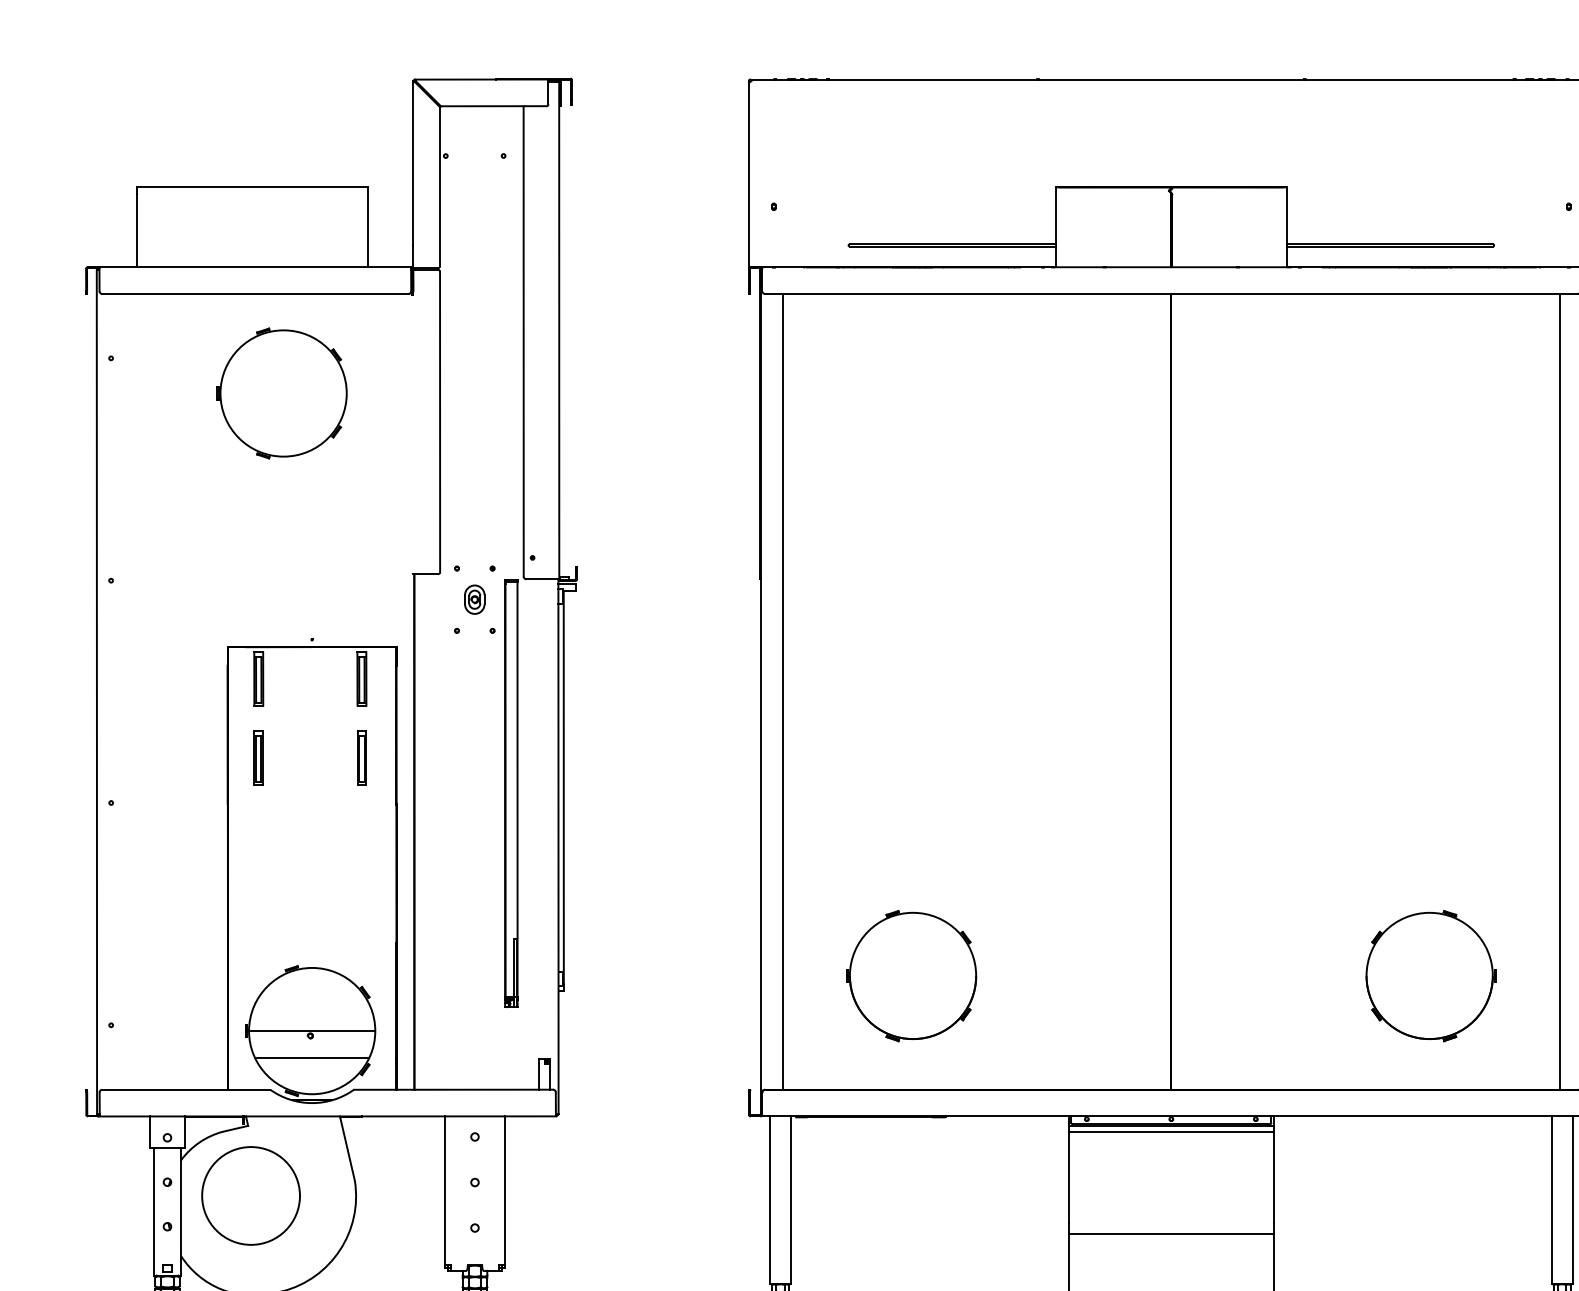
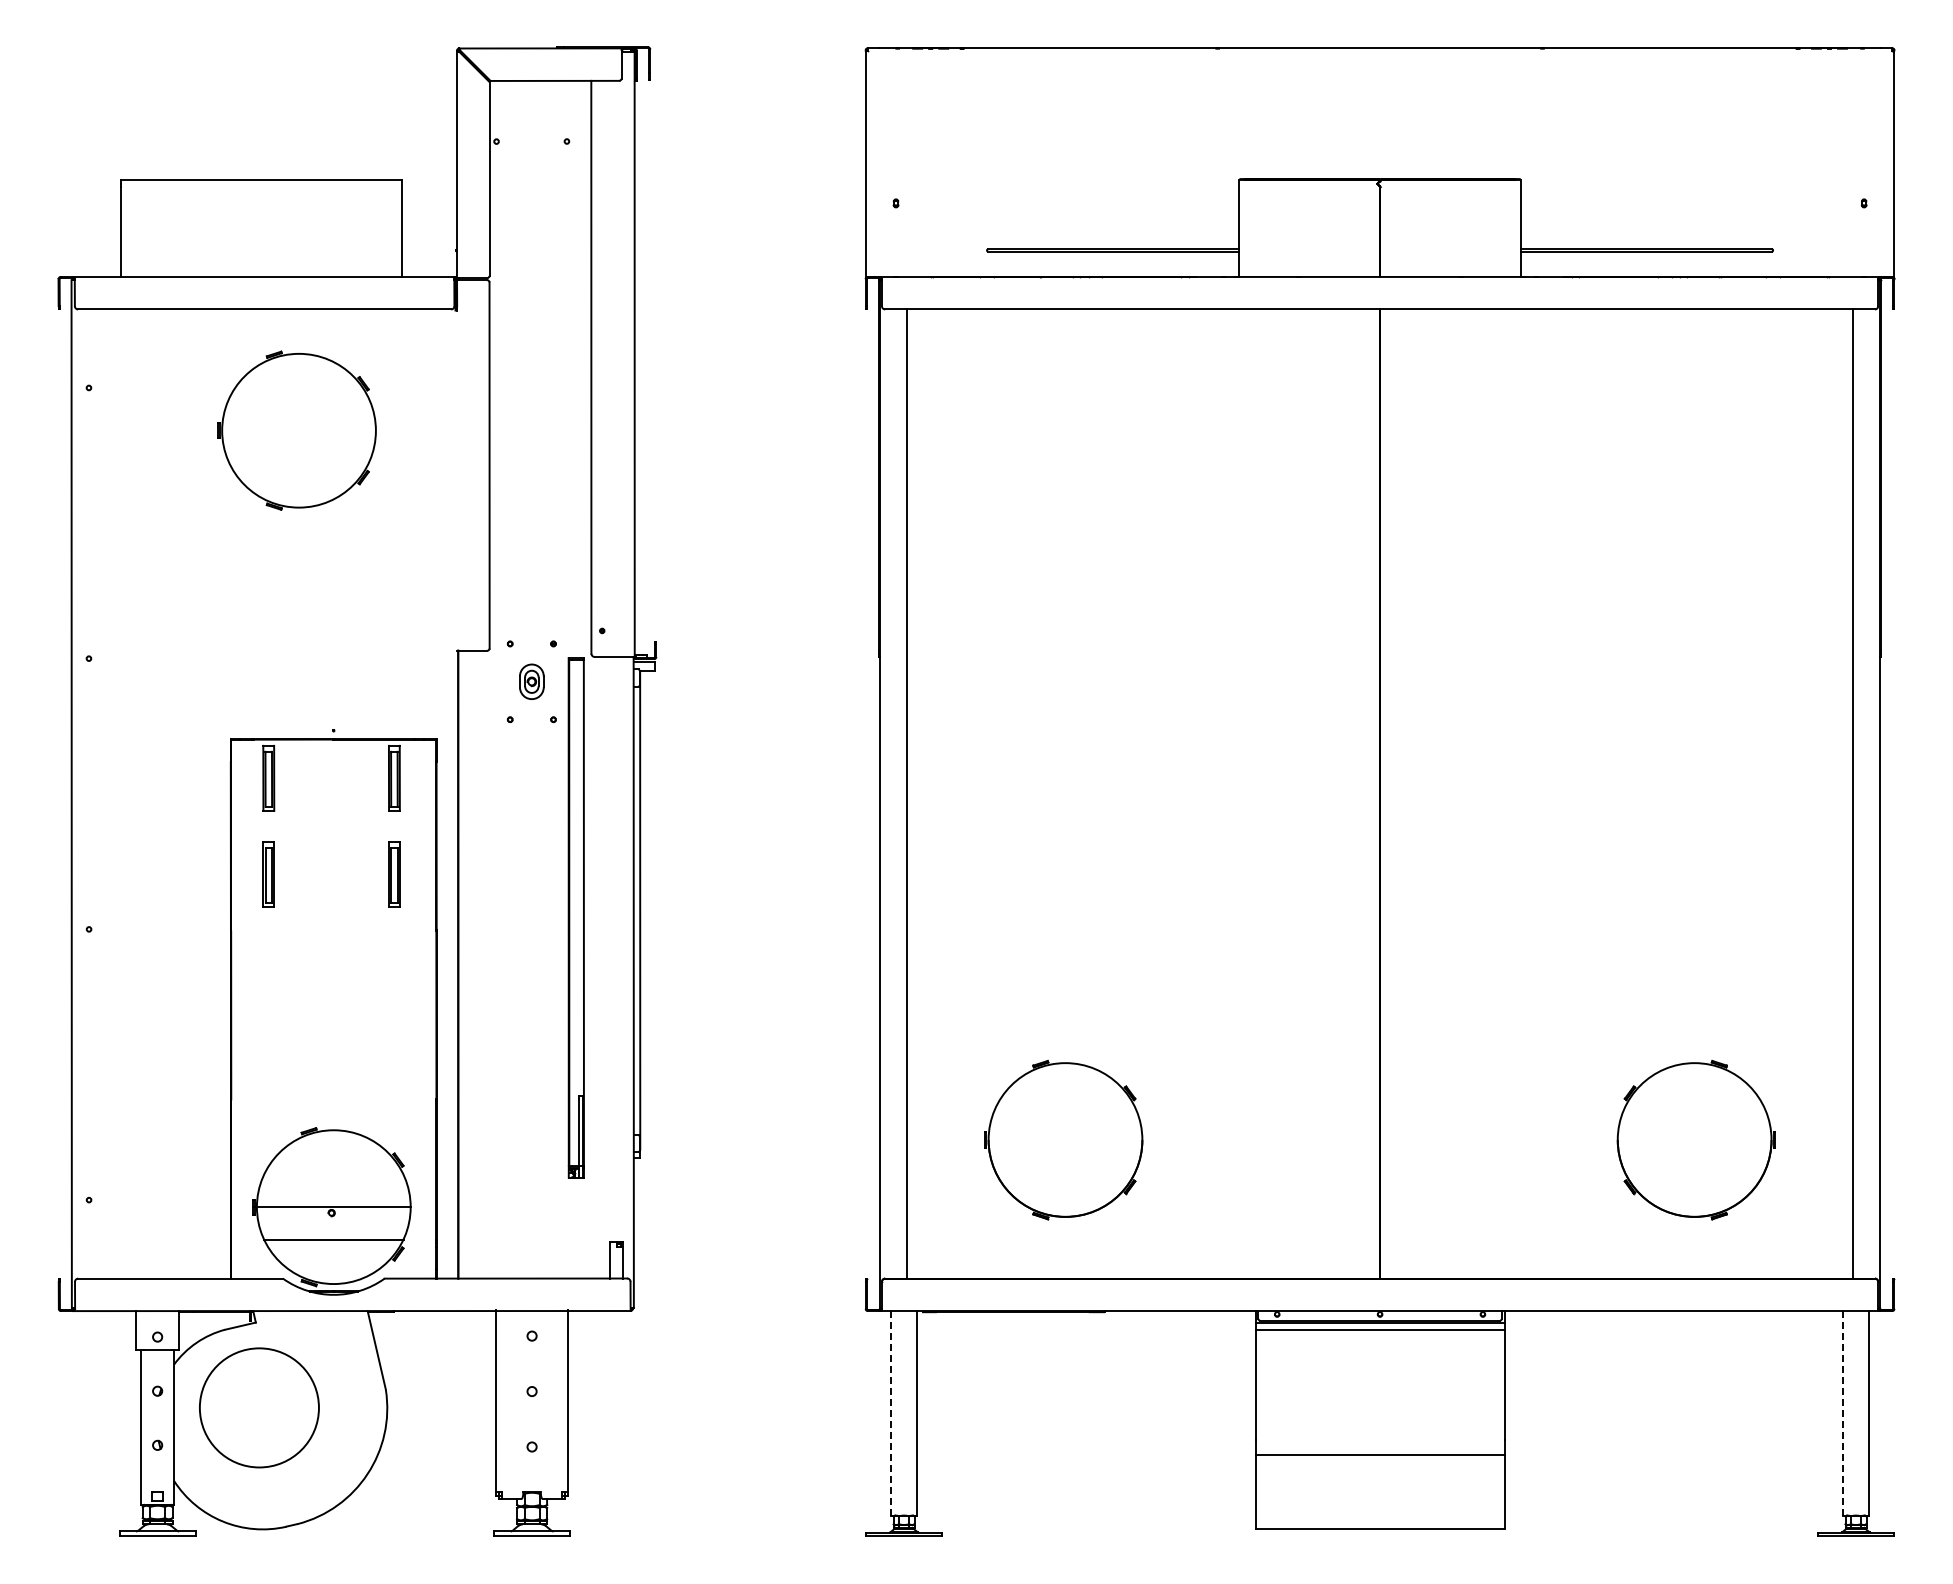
line: (770, 1200) -> (891, 1413), solid -> dashed
line: (1551, 1200) -> (1843, 1413), solid -> dashed

